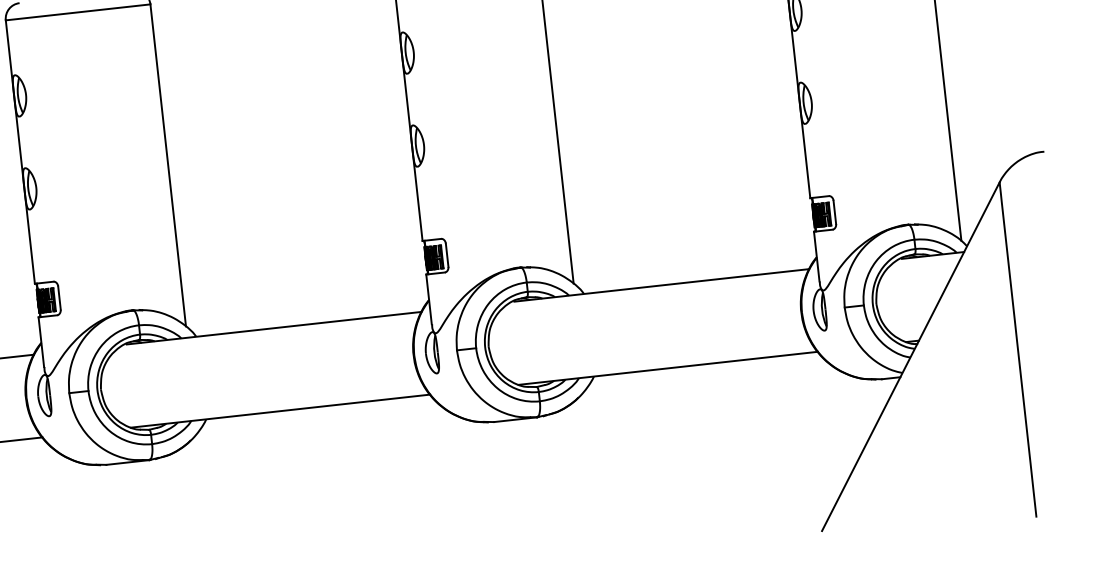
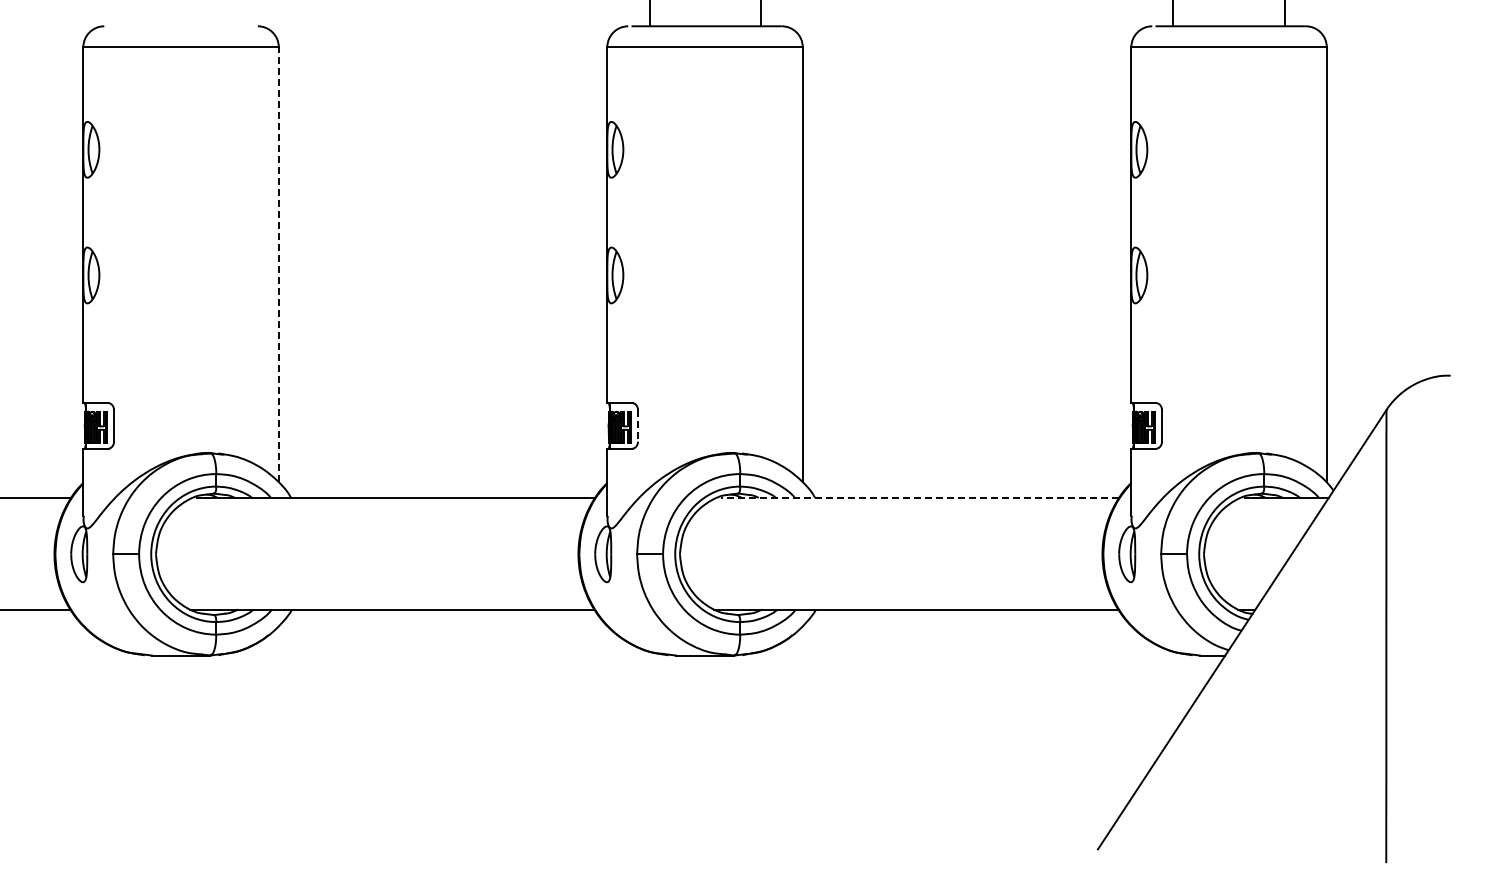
line: (167, 165) -> (278, 264), solid -> dashed
line: (447, 254) -> (638, 425), solid -> dashed
line: (661, 285) -> (919, 497), solid -> dashed

